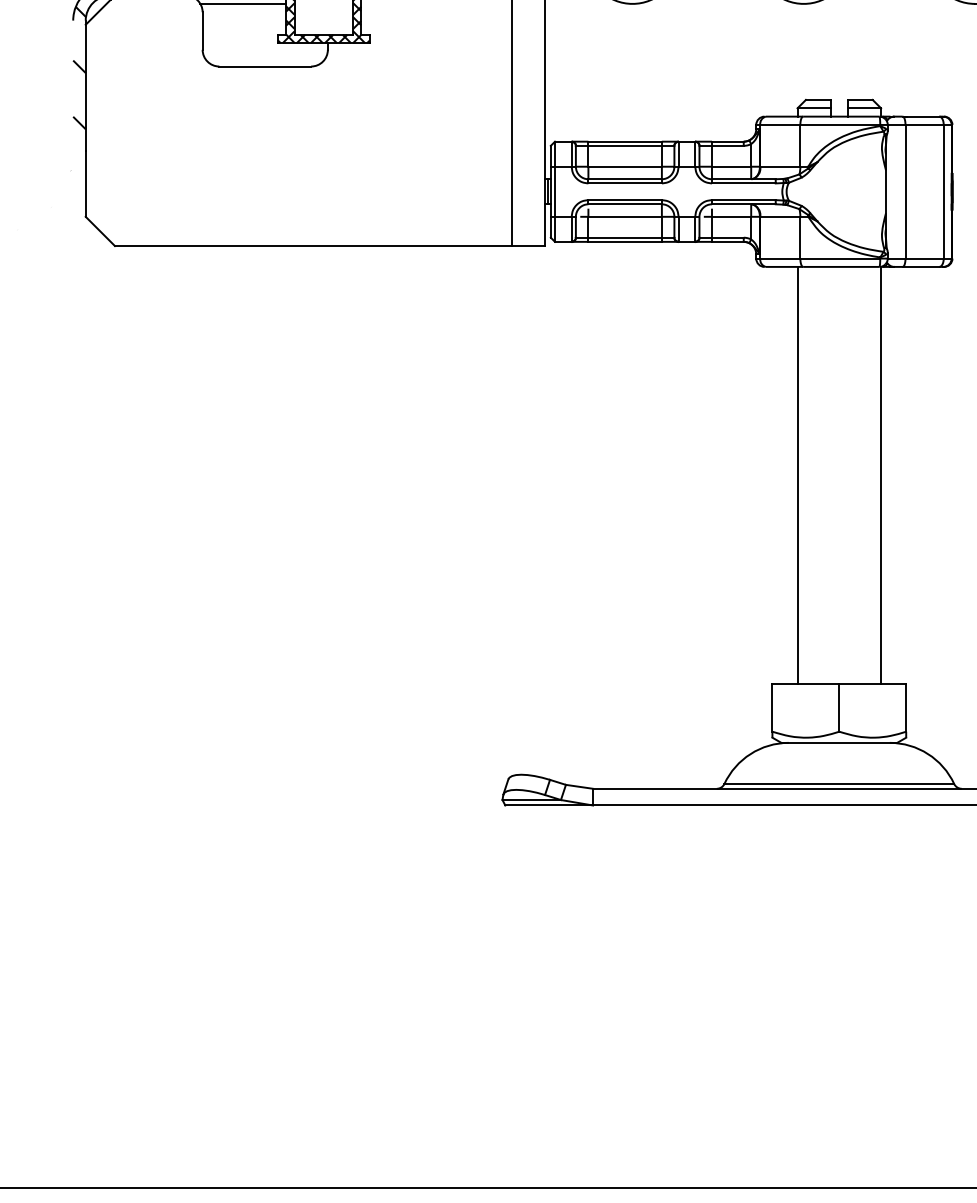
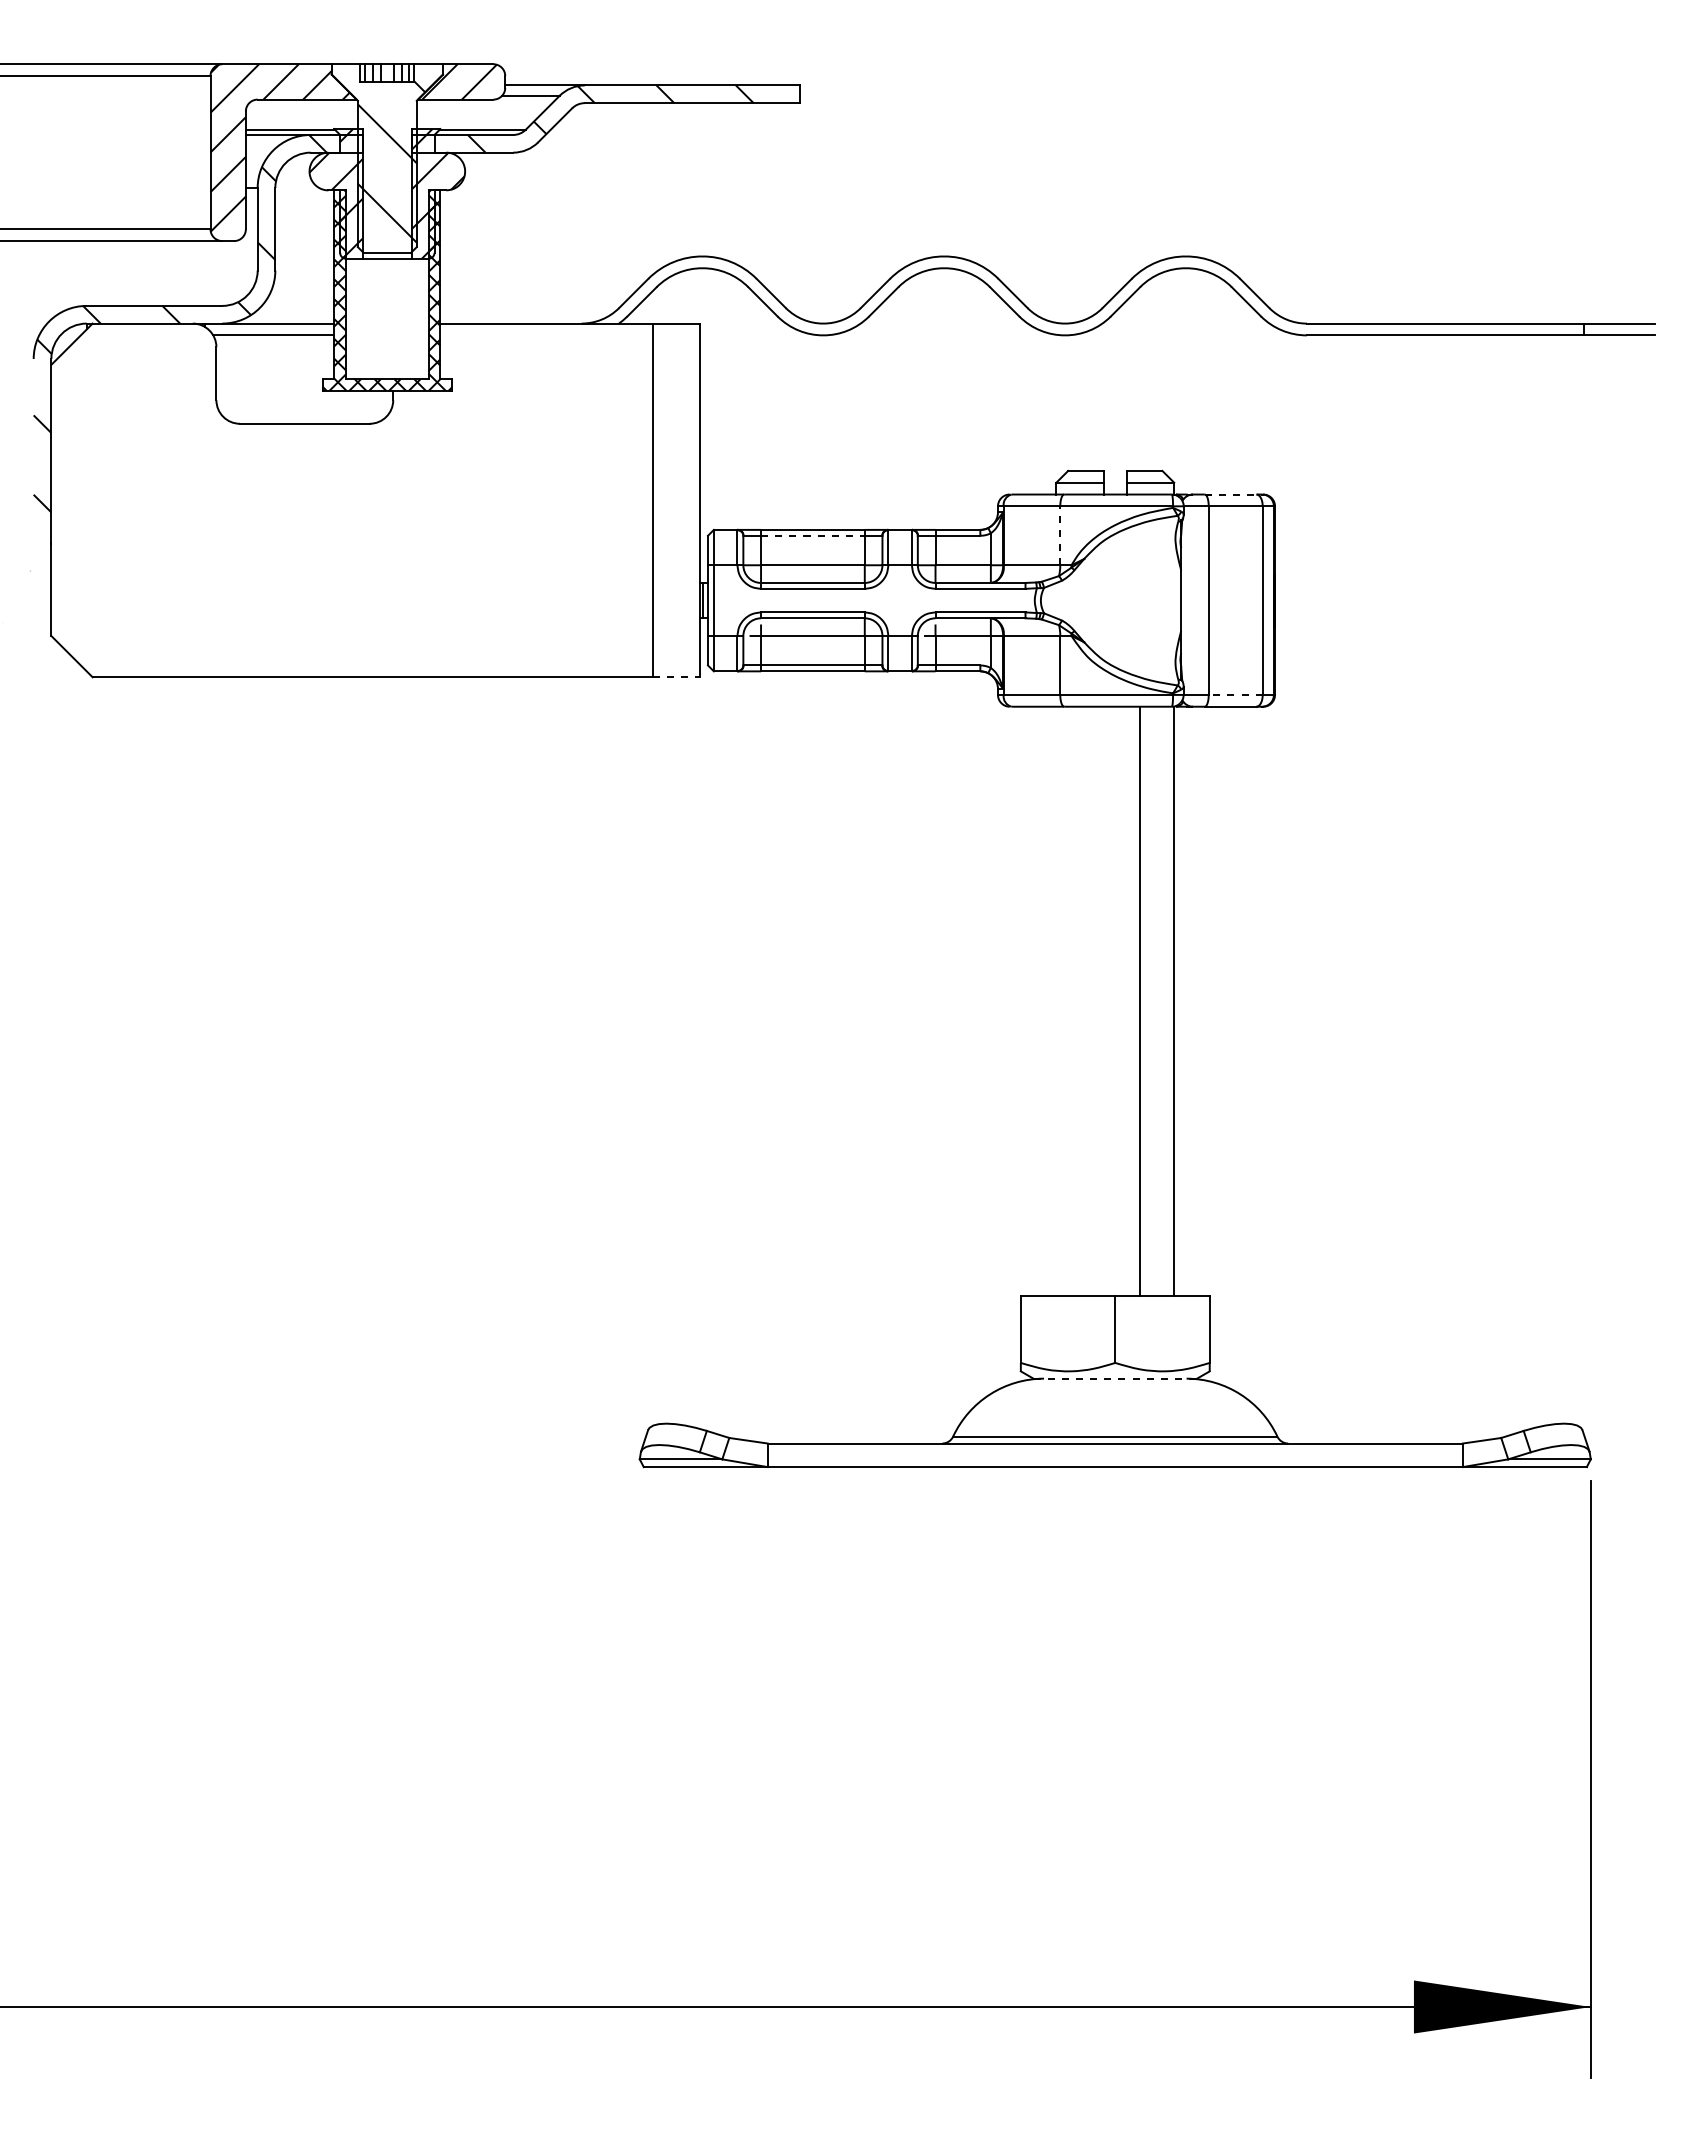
line: (920, 116) -> (1230, 494), solid -> dashed
line: (624, 145) -> (812, 535), solid -> dashed
line: (800, 145) -> (1060, 535), solid -> dashed
line: (528, 246) -> (676, 677), solid -> dashed
line: (924, 258) -> (1235, 694), solid -> dashed
line: (797, 475) -> (1140, 1001), moved
line: (839, 742) -> (1115, 1378), solid -> dashed

